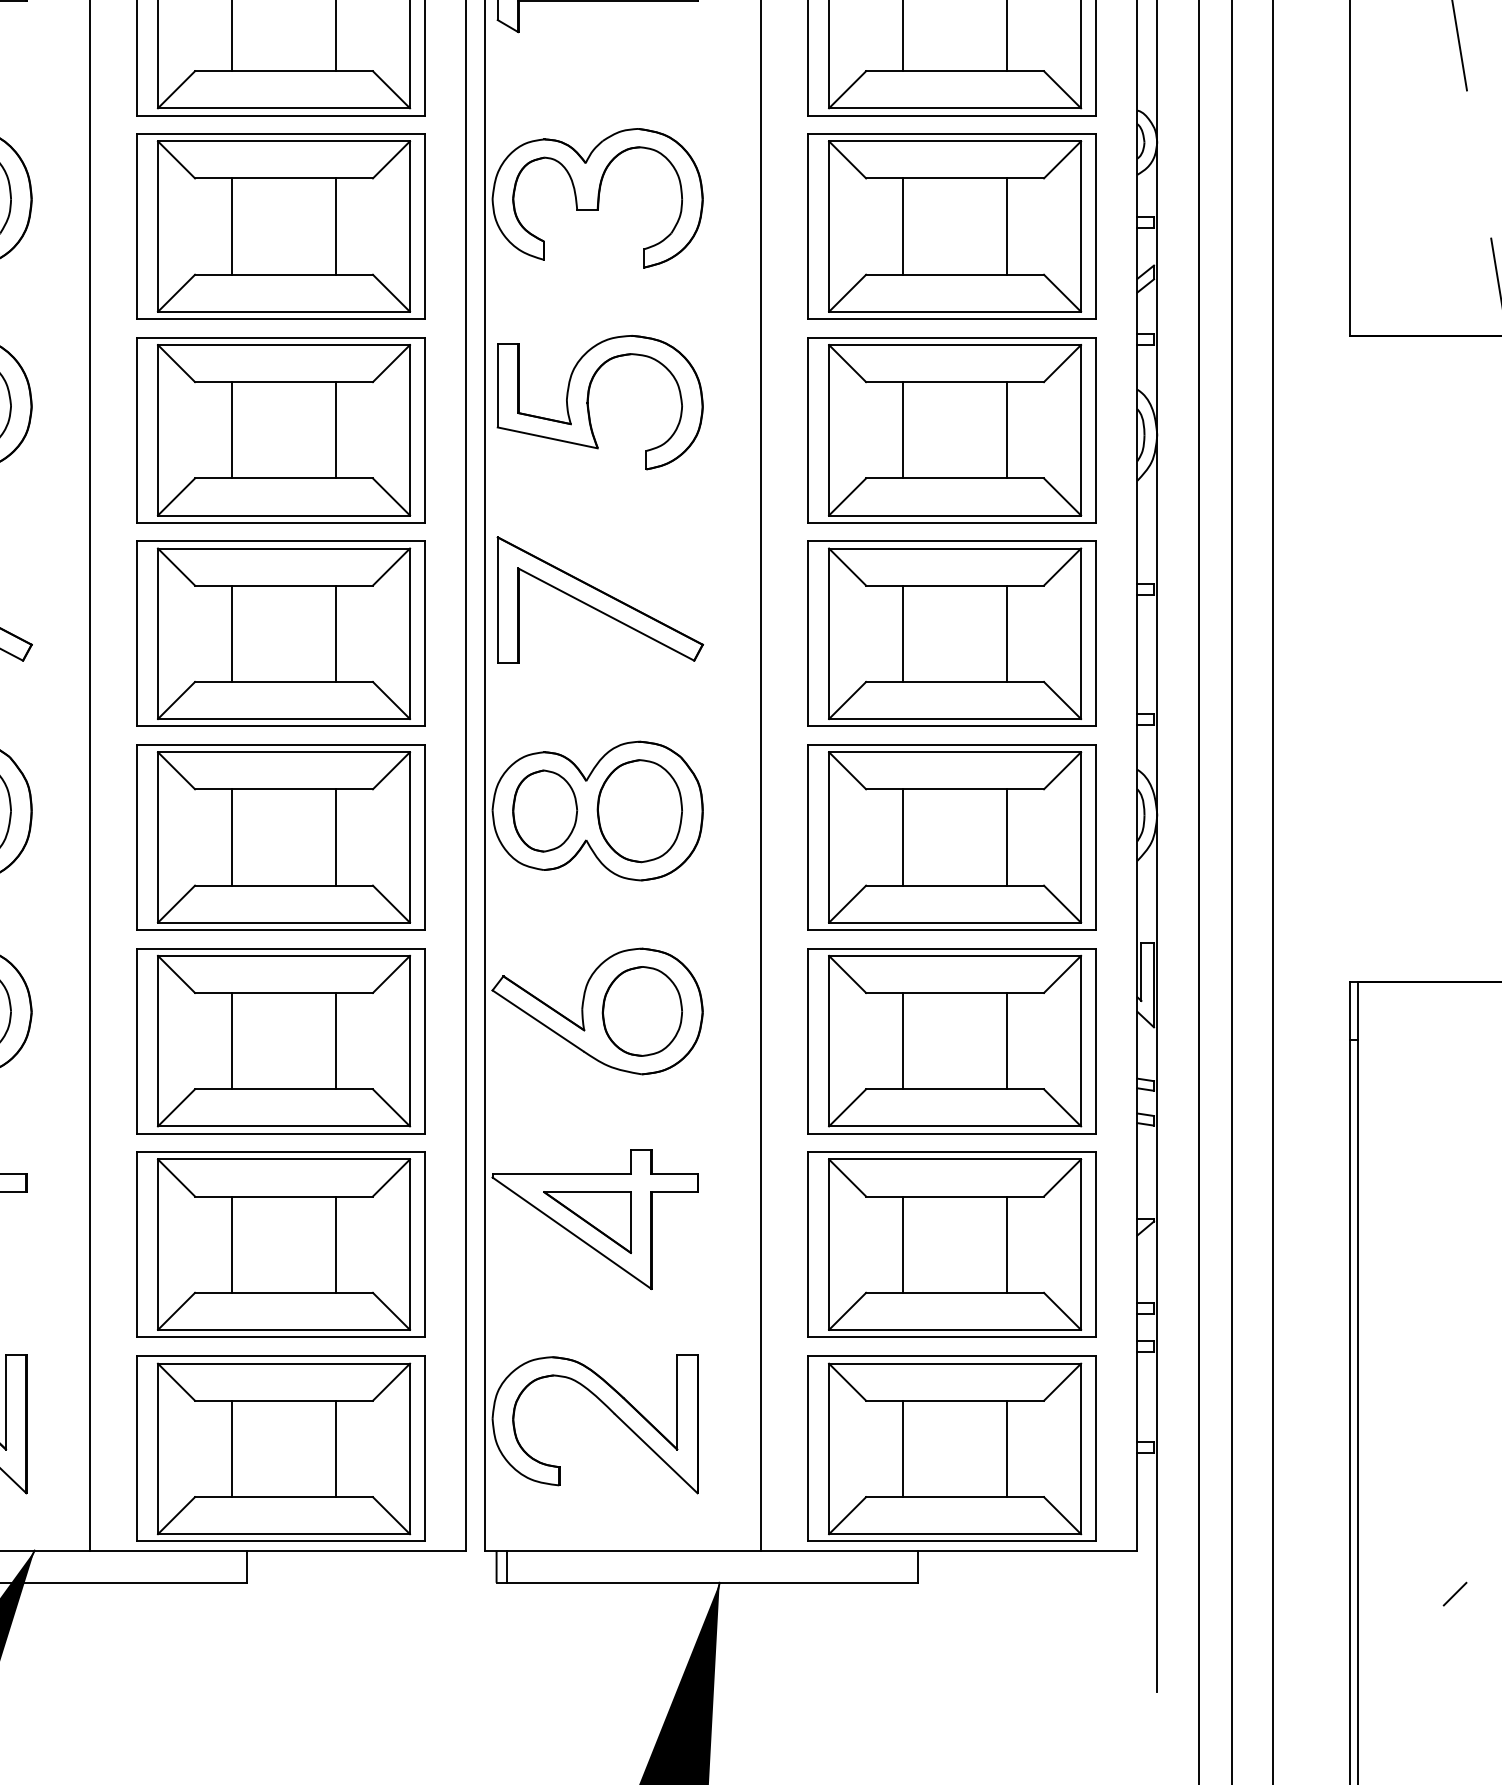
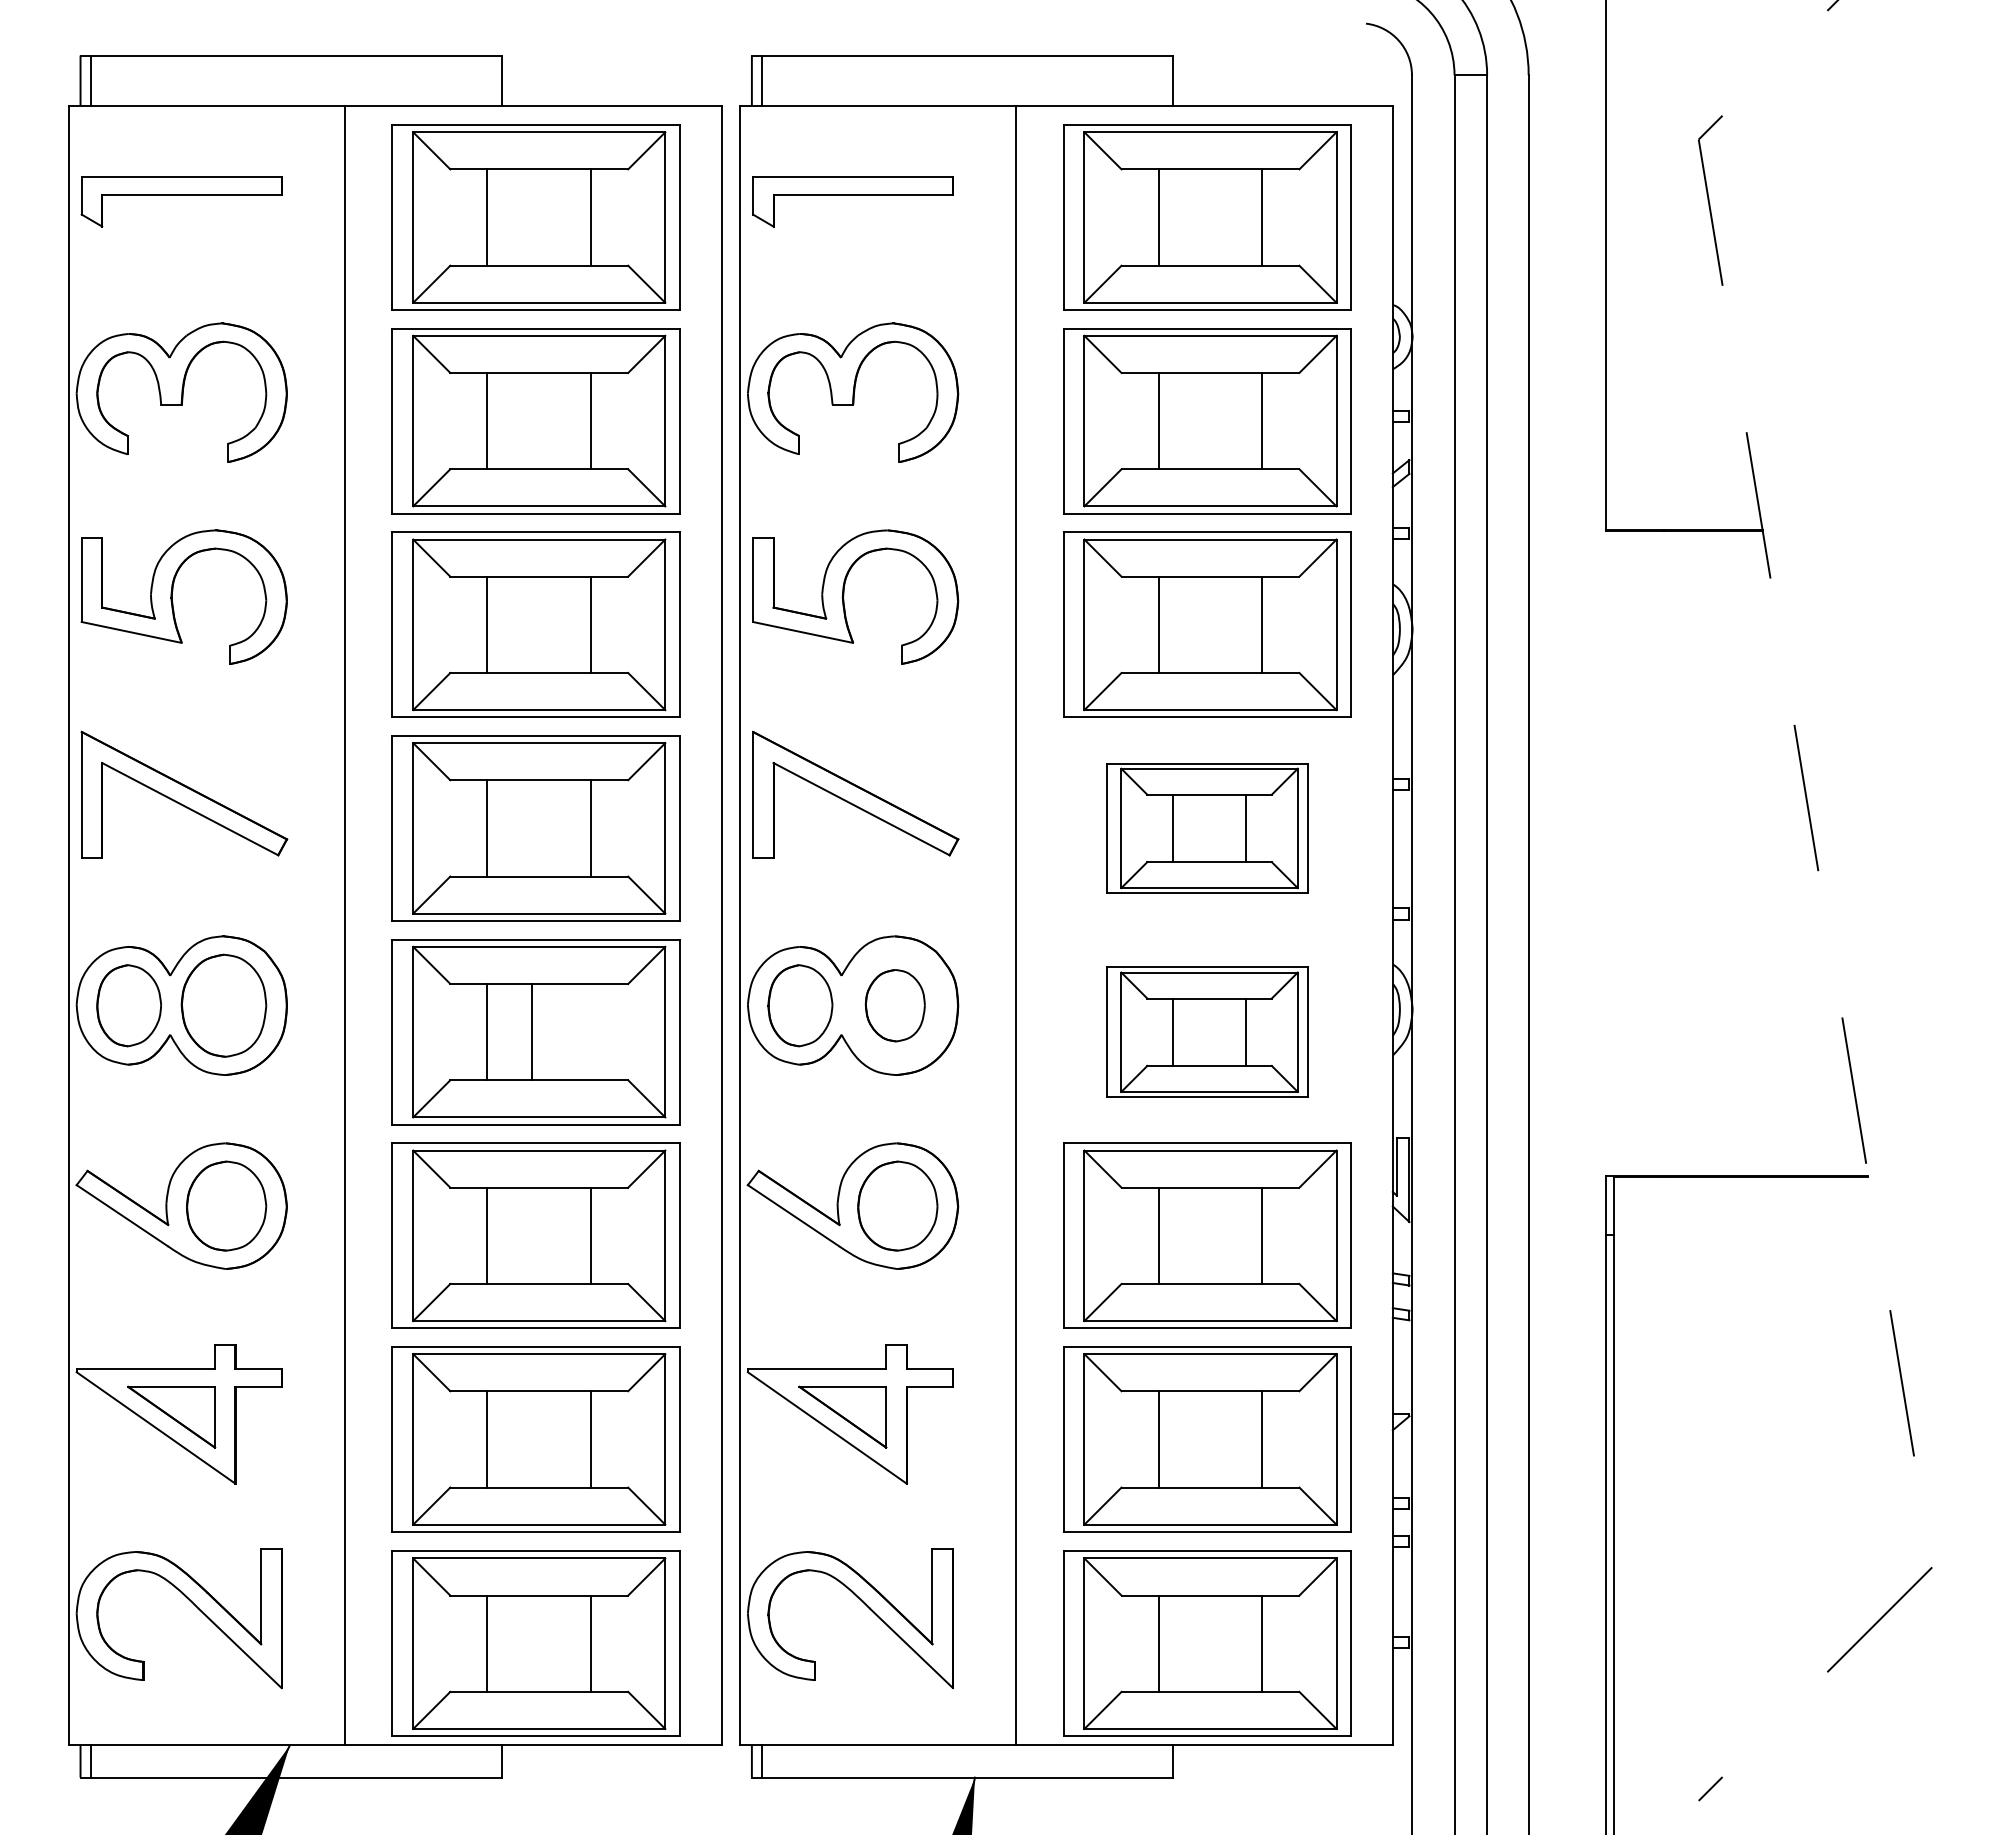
part: (952, 633) -> (1207, 828), size x0.7
part: (640, 810) -> (895, 1005), size x0.7
line: (336, 836) -> (532, 1031), moved
part: (952, 837) -> (1207, 1032), size x0.7

